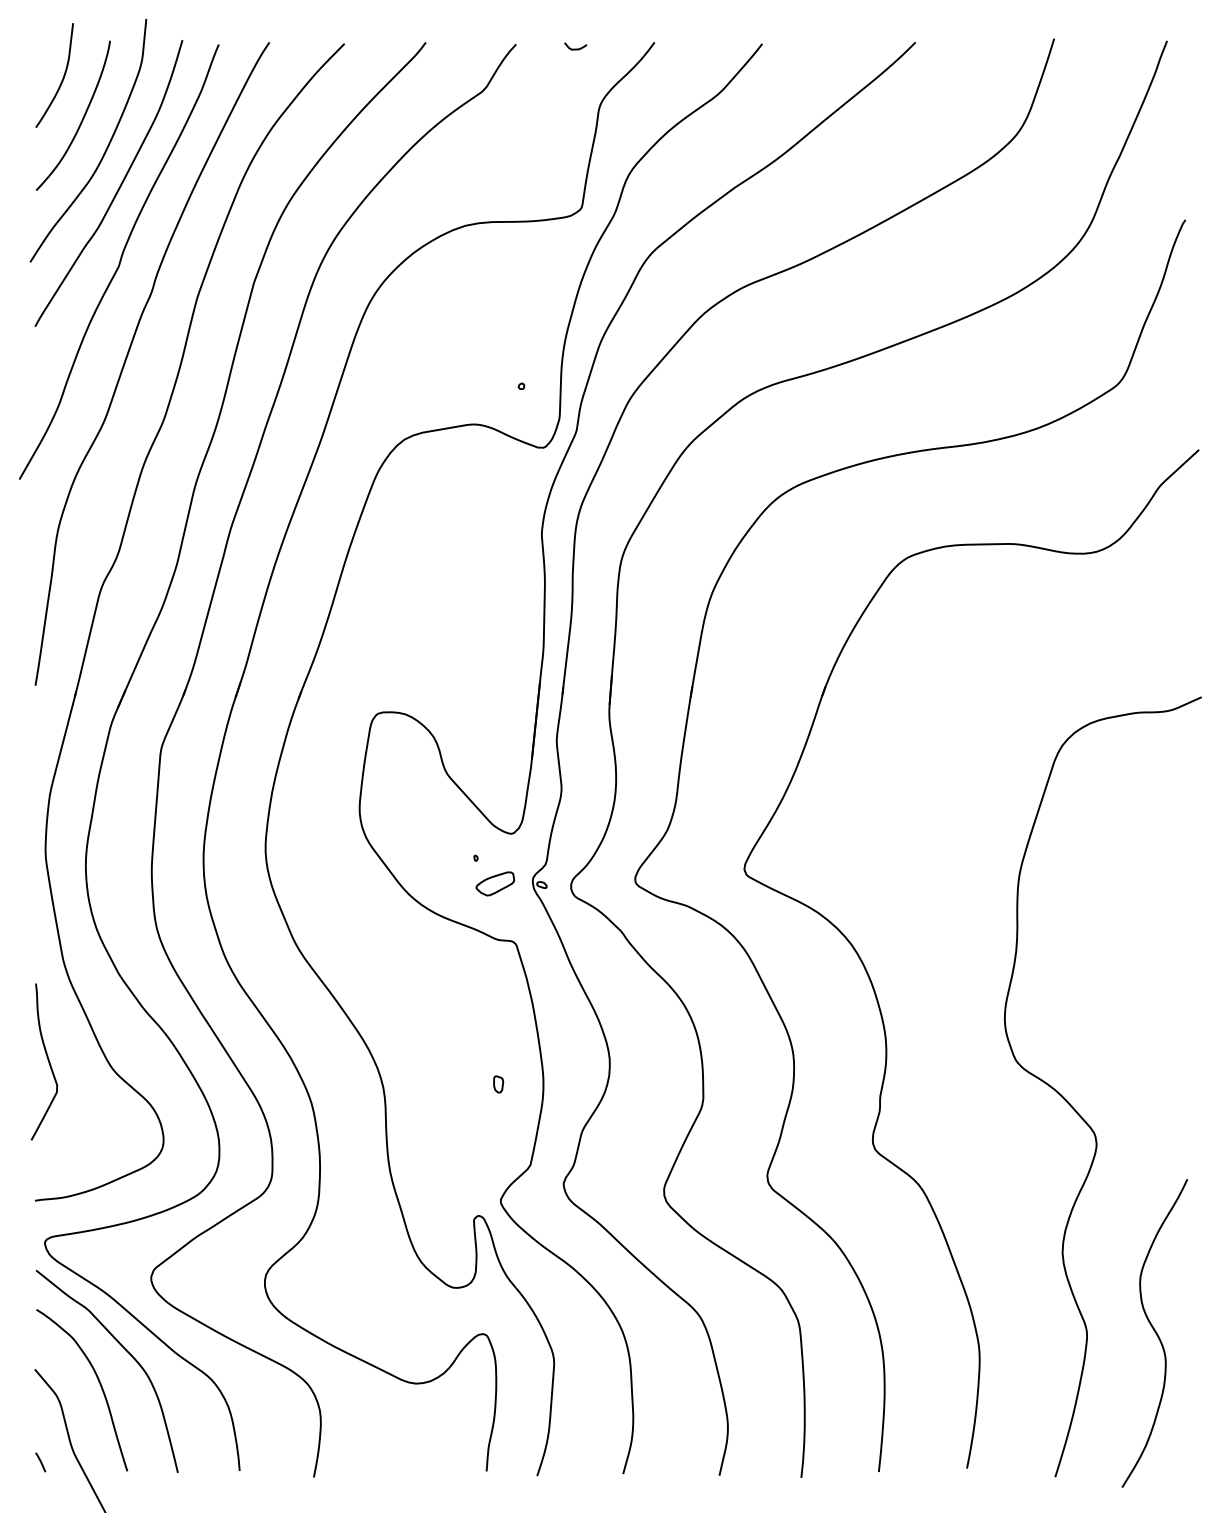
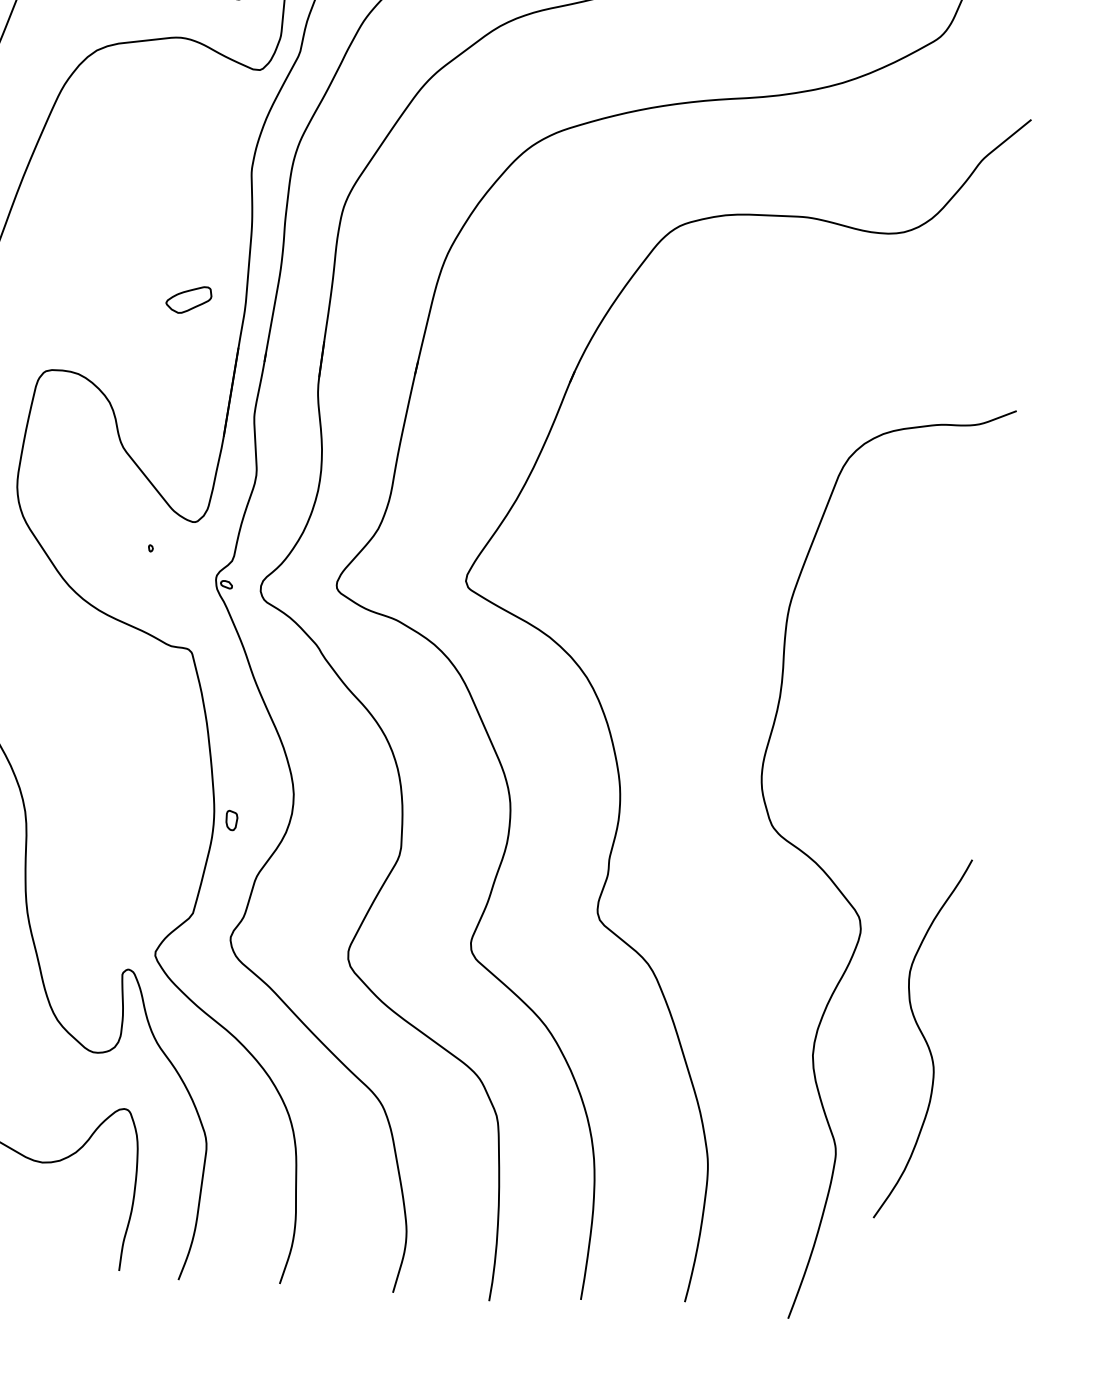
part: (495, 883) -> (189, 299), moved
part: (498, 1084) -> (231, 820), moved
curve: (1154, 1332) -> (922, 1037), moved

